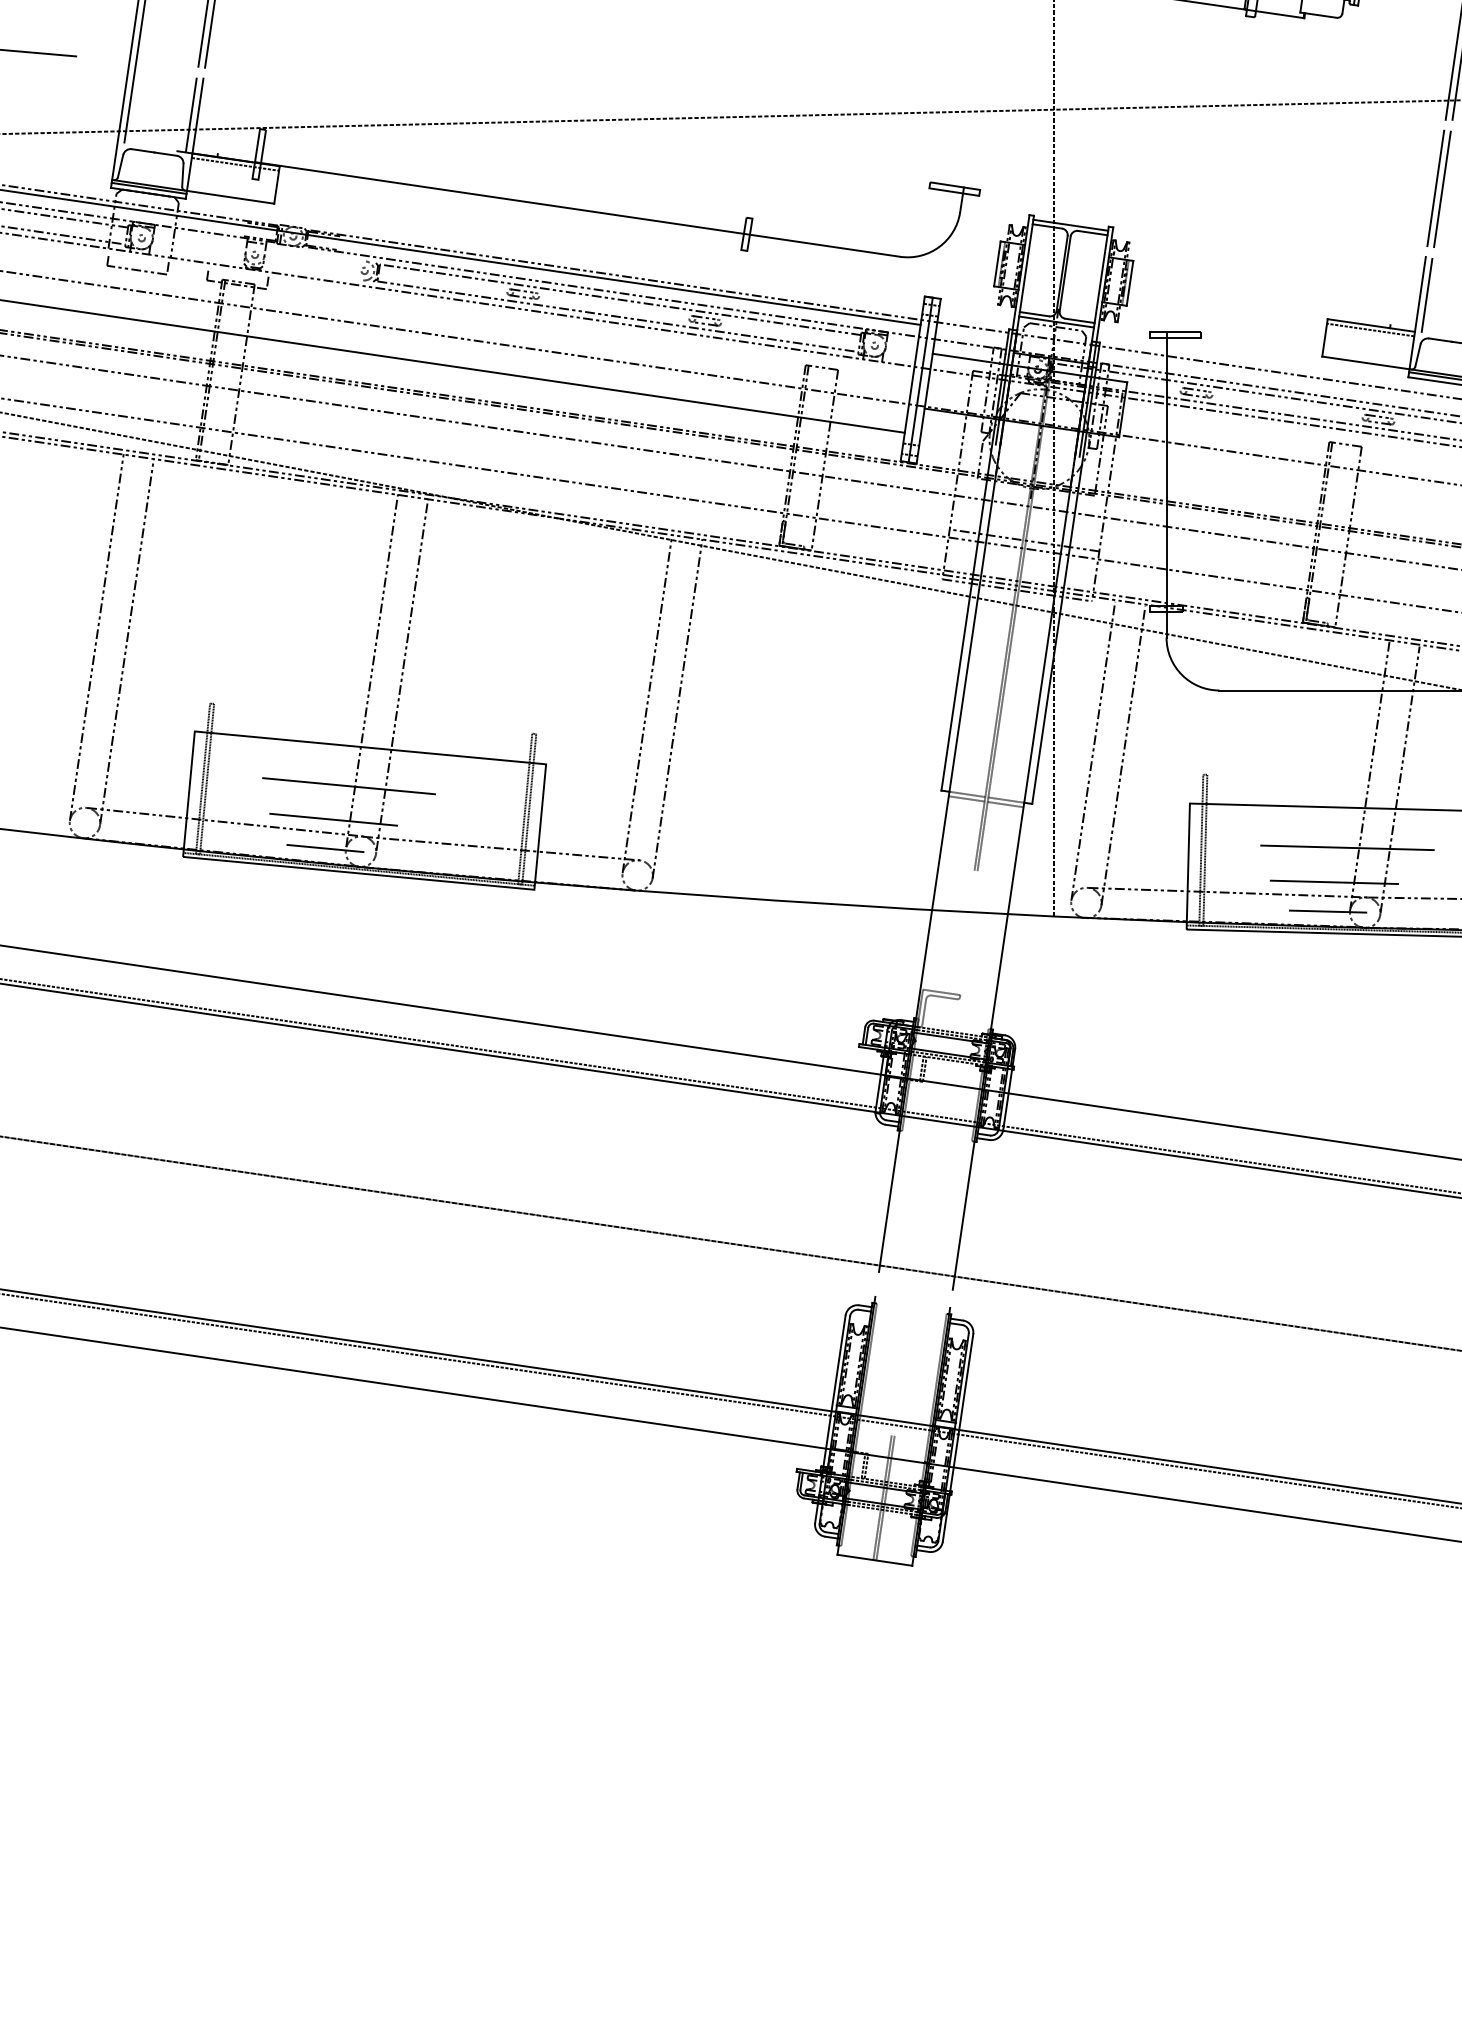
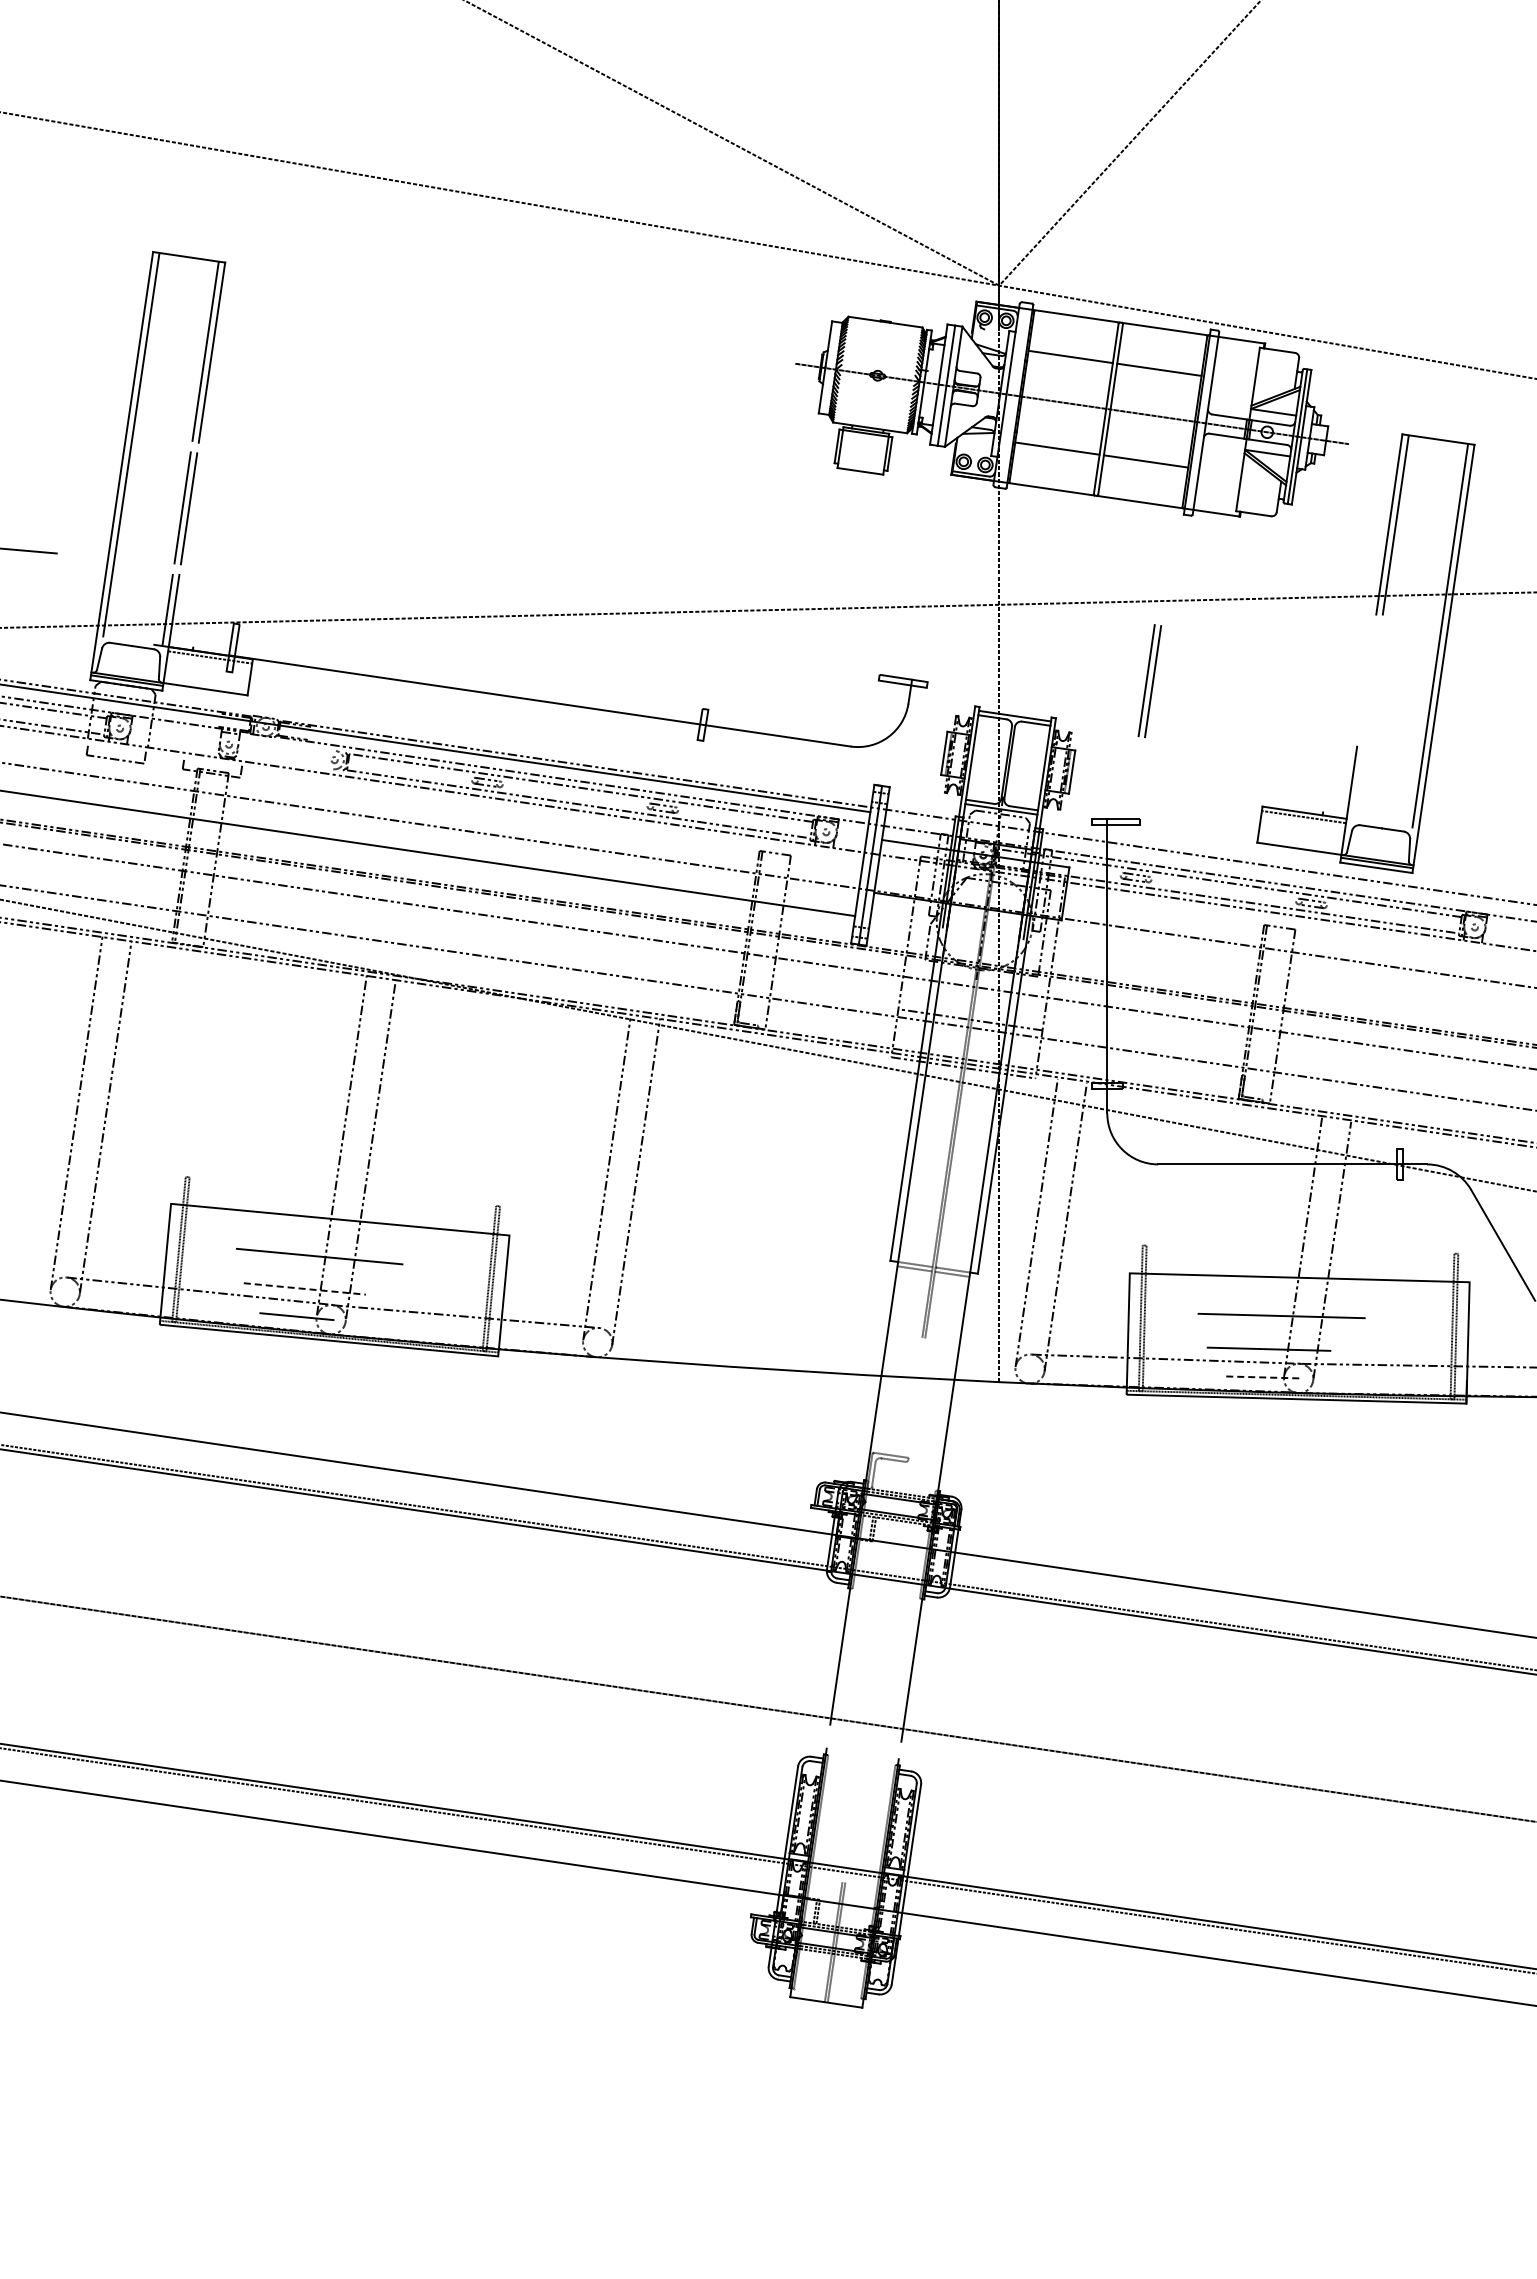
part: (1438, 188) -> (1149, 680), moved
line: (1427, 295) -> (1358, 783), removed
line: (334, 819) -> (305, 1288), solid -> dashed
line: (1327, 911) -> (1262, 1377), solid -> dashed

